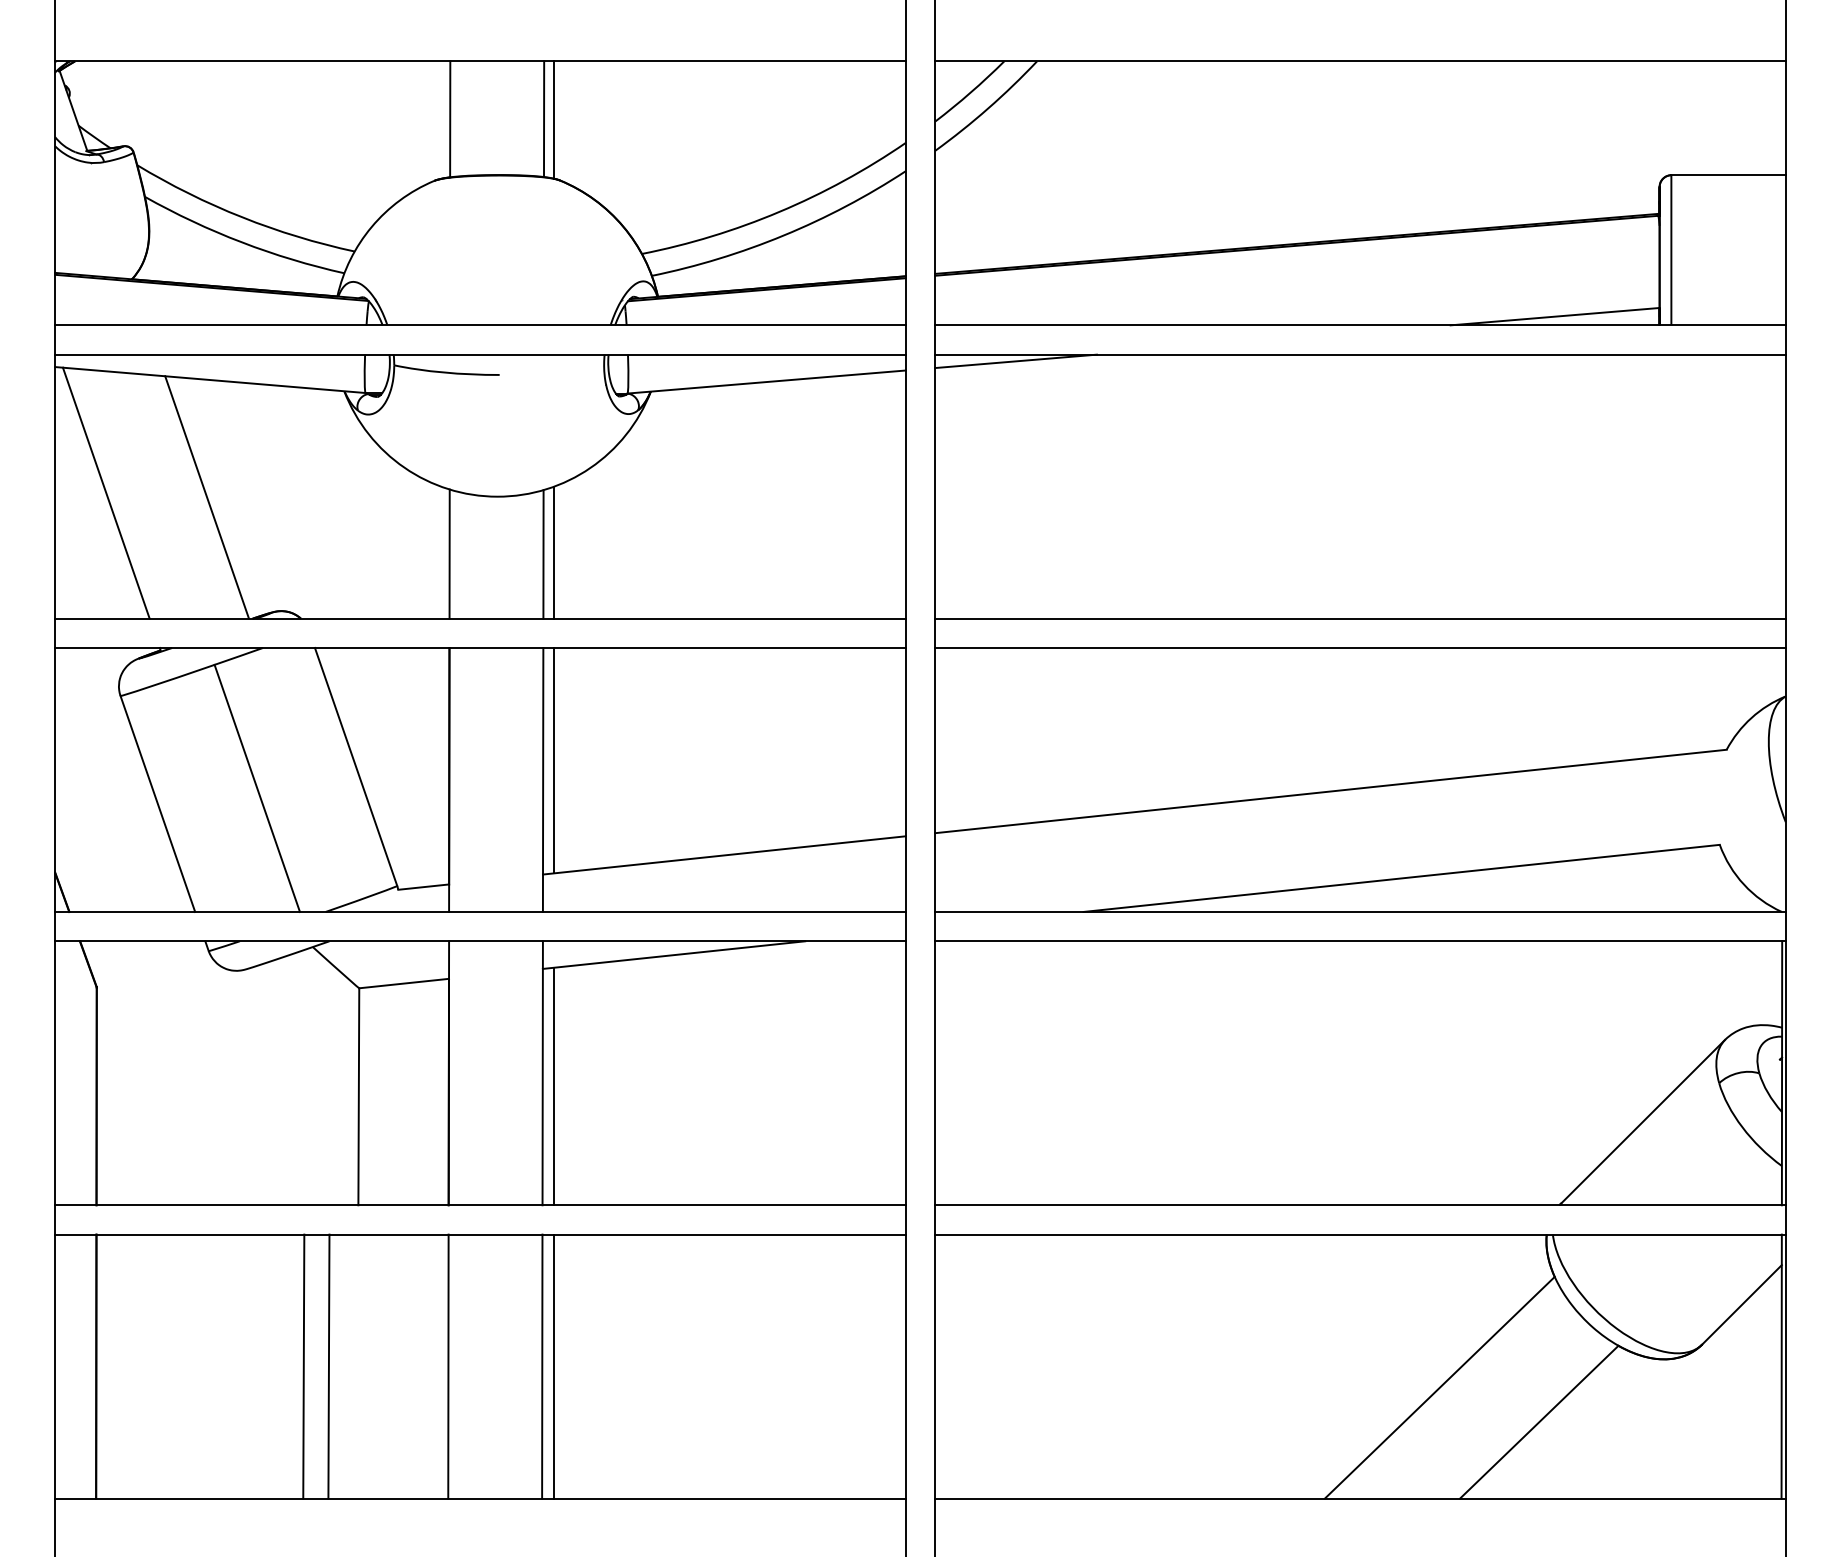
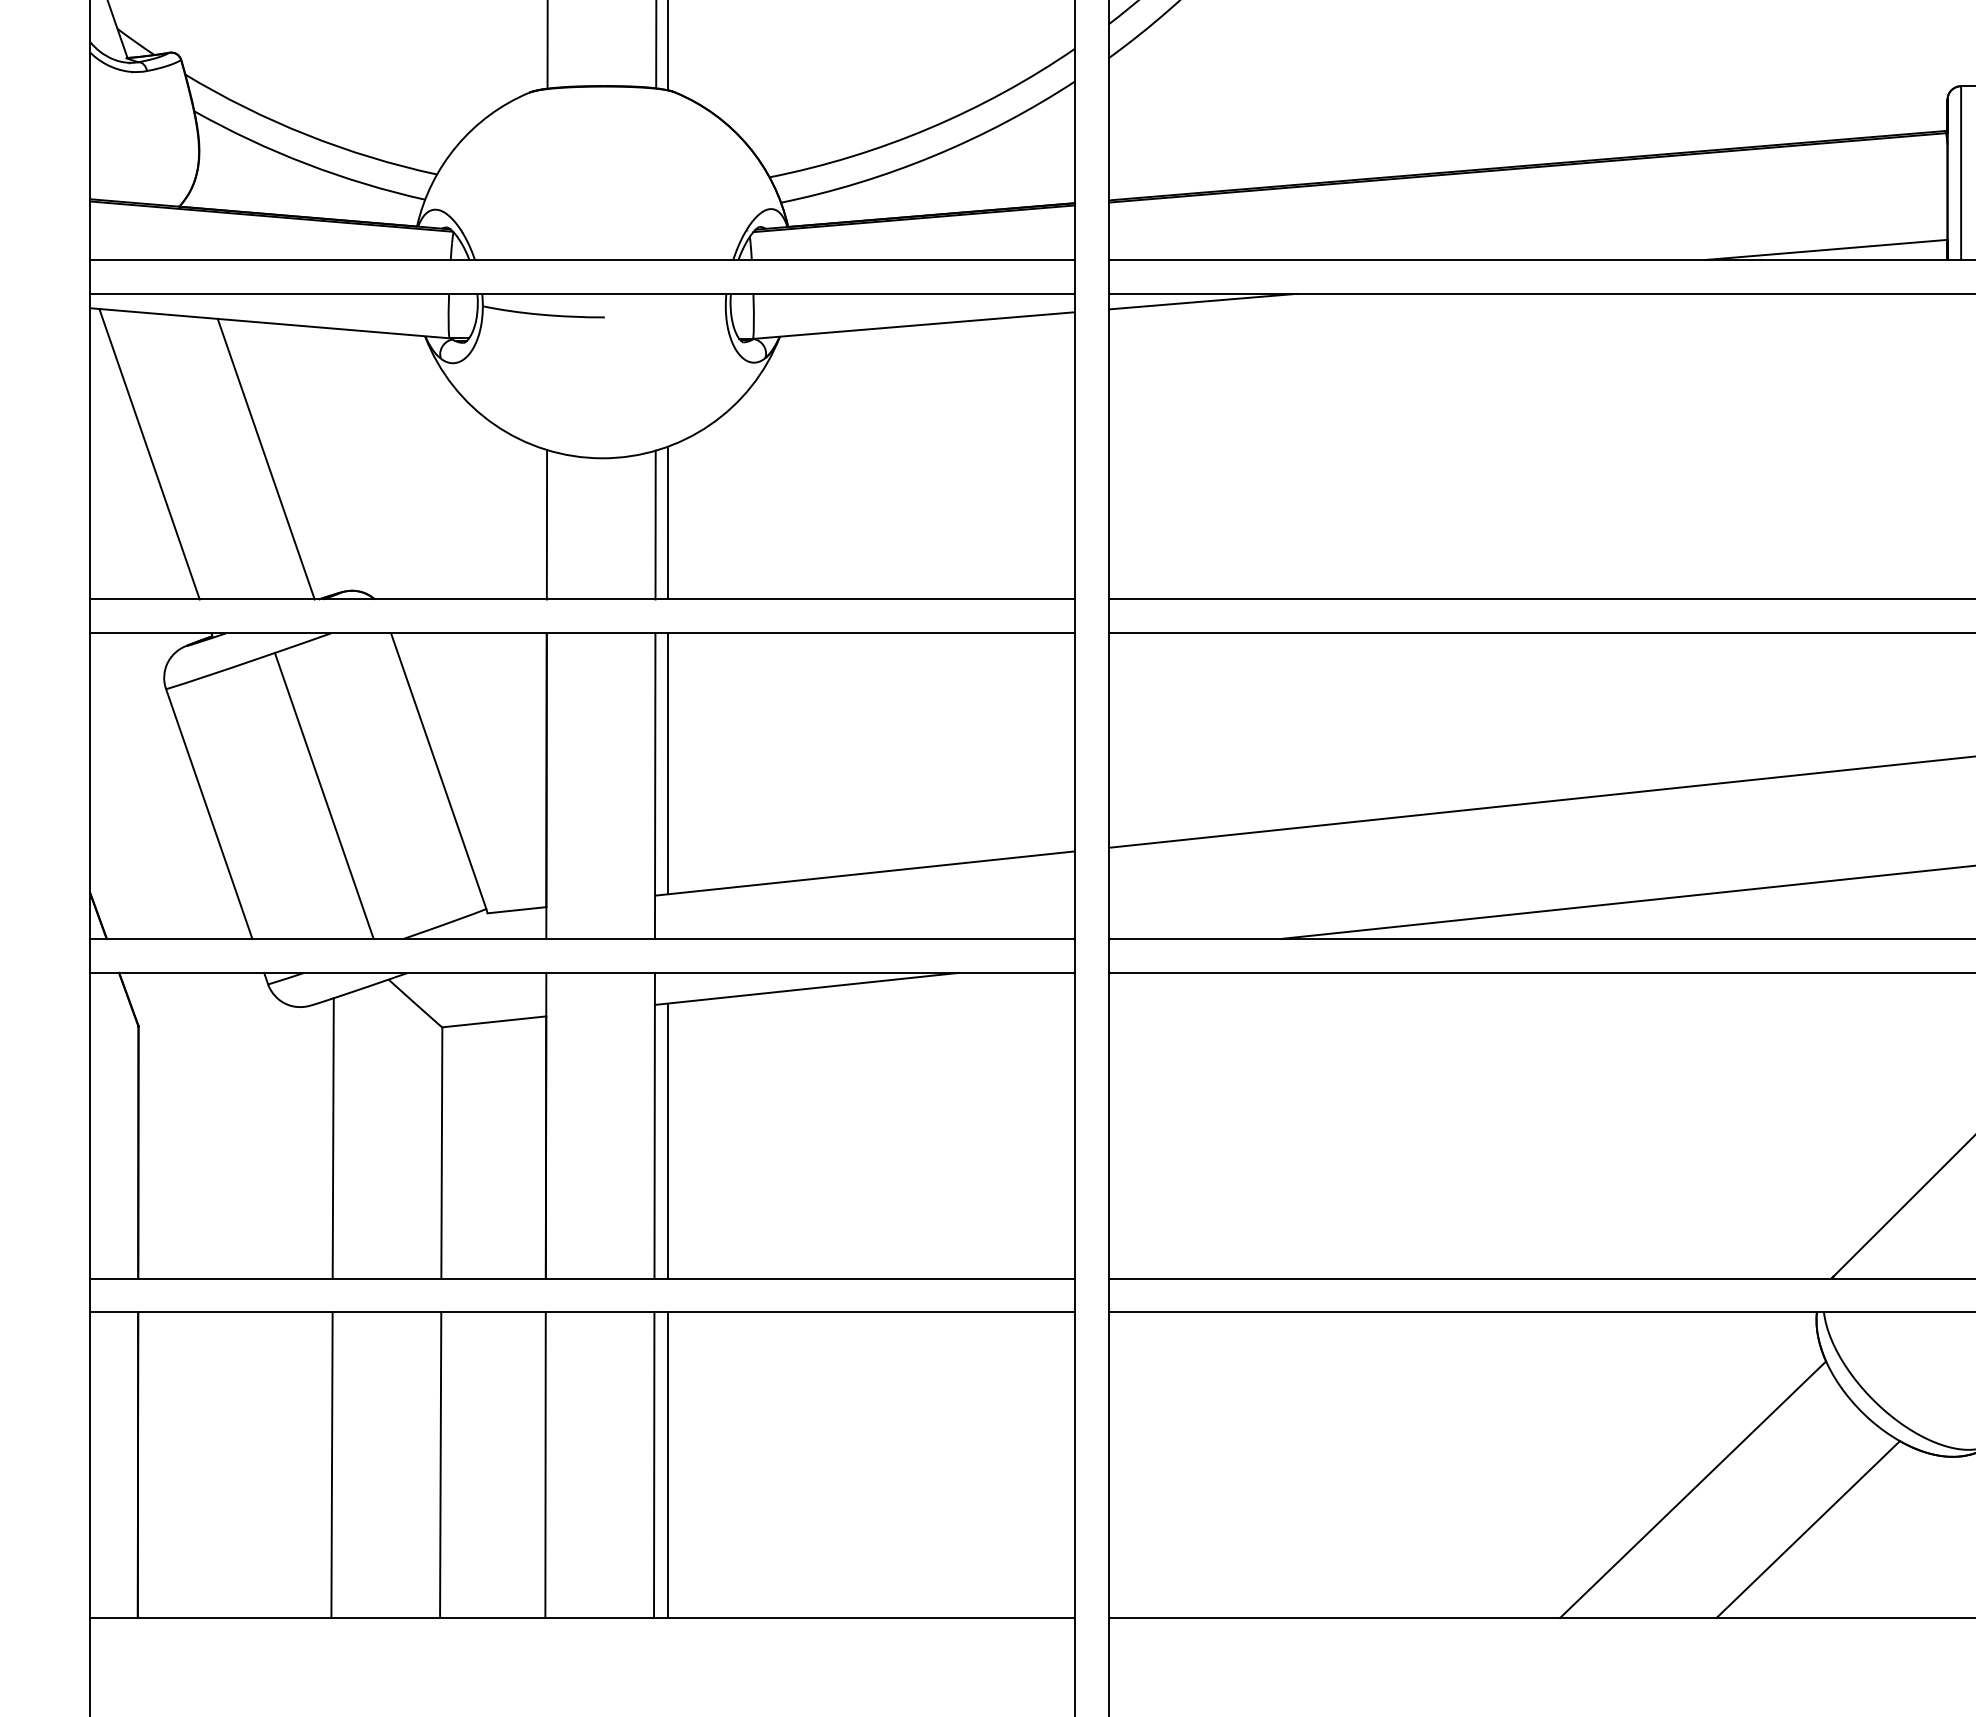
line: (264, 1084) -> (332, 1138), added
line: (303, 1366) -> (440, 1465), moved
line: (328, 1366) -> (331, 1465), moved

